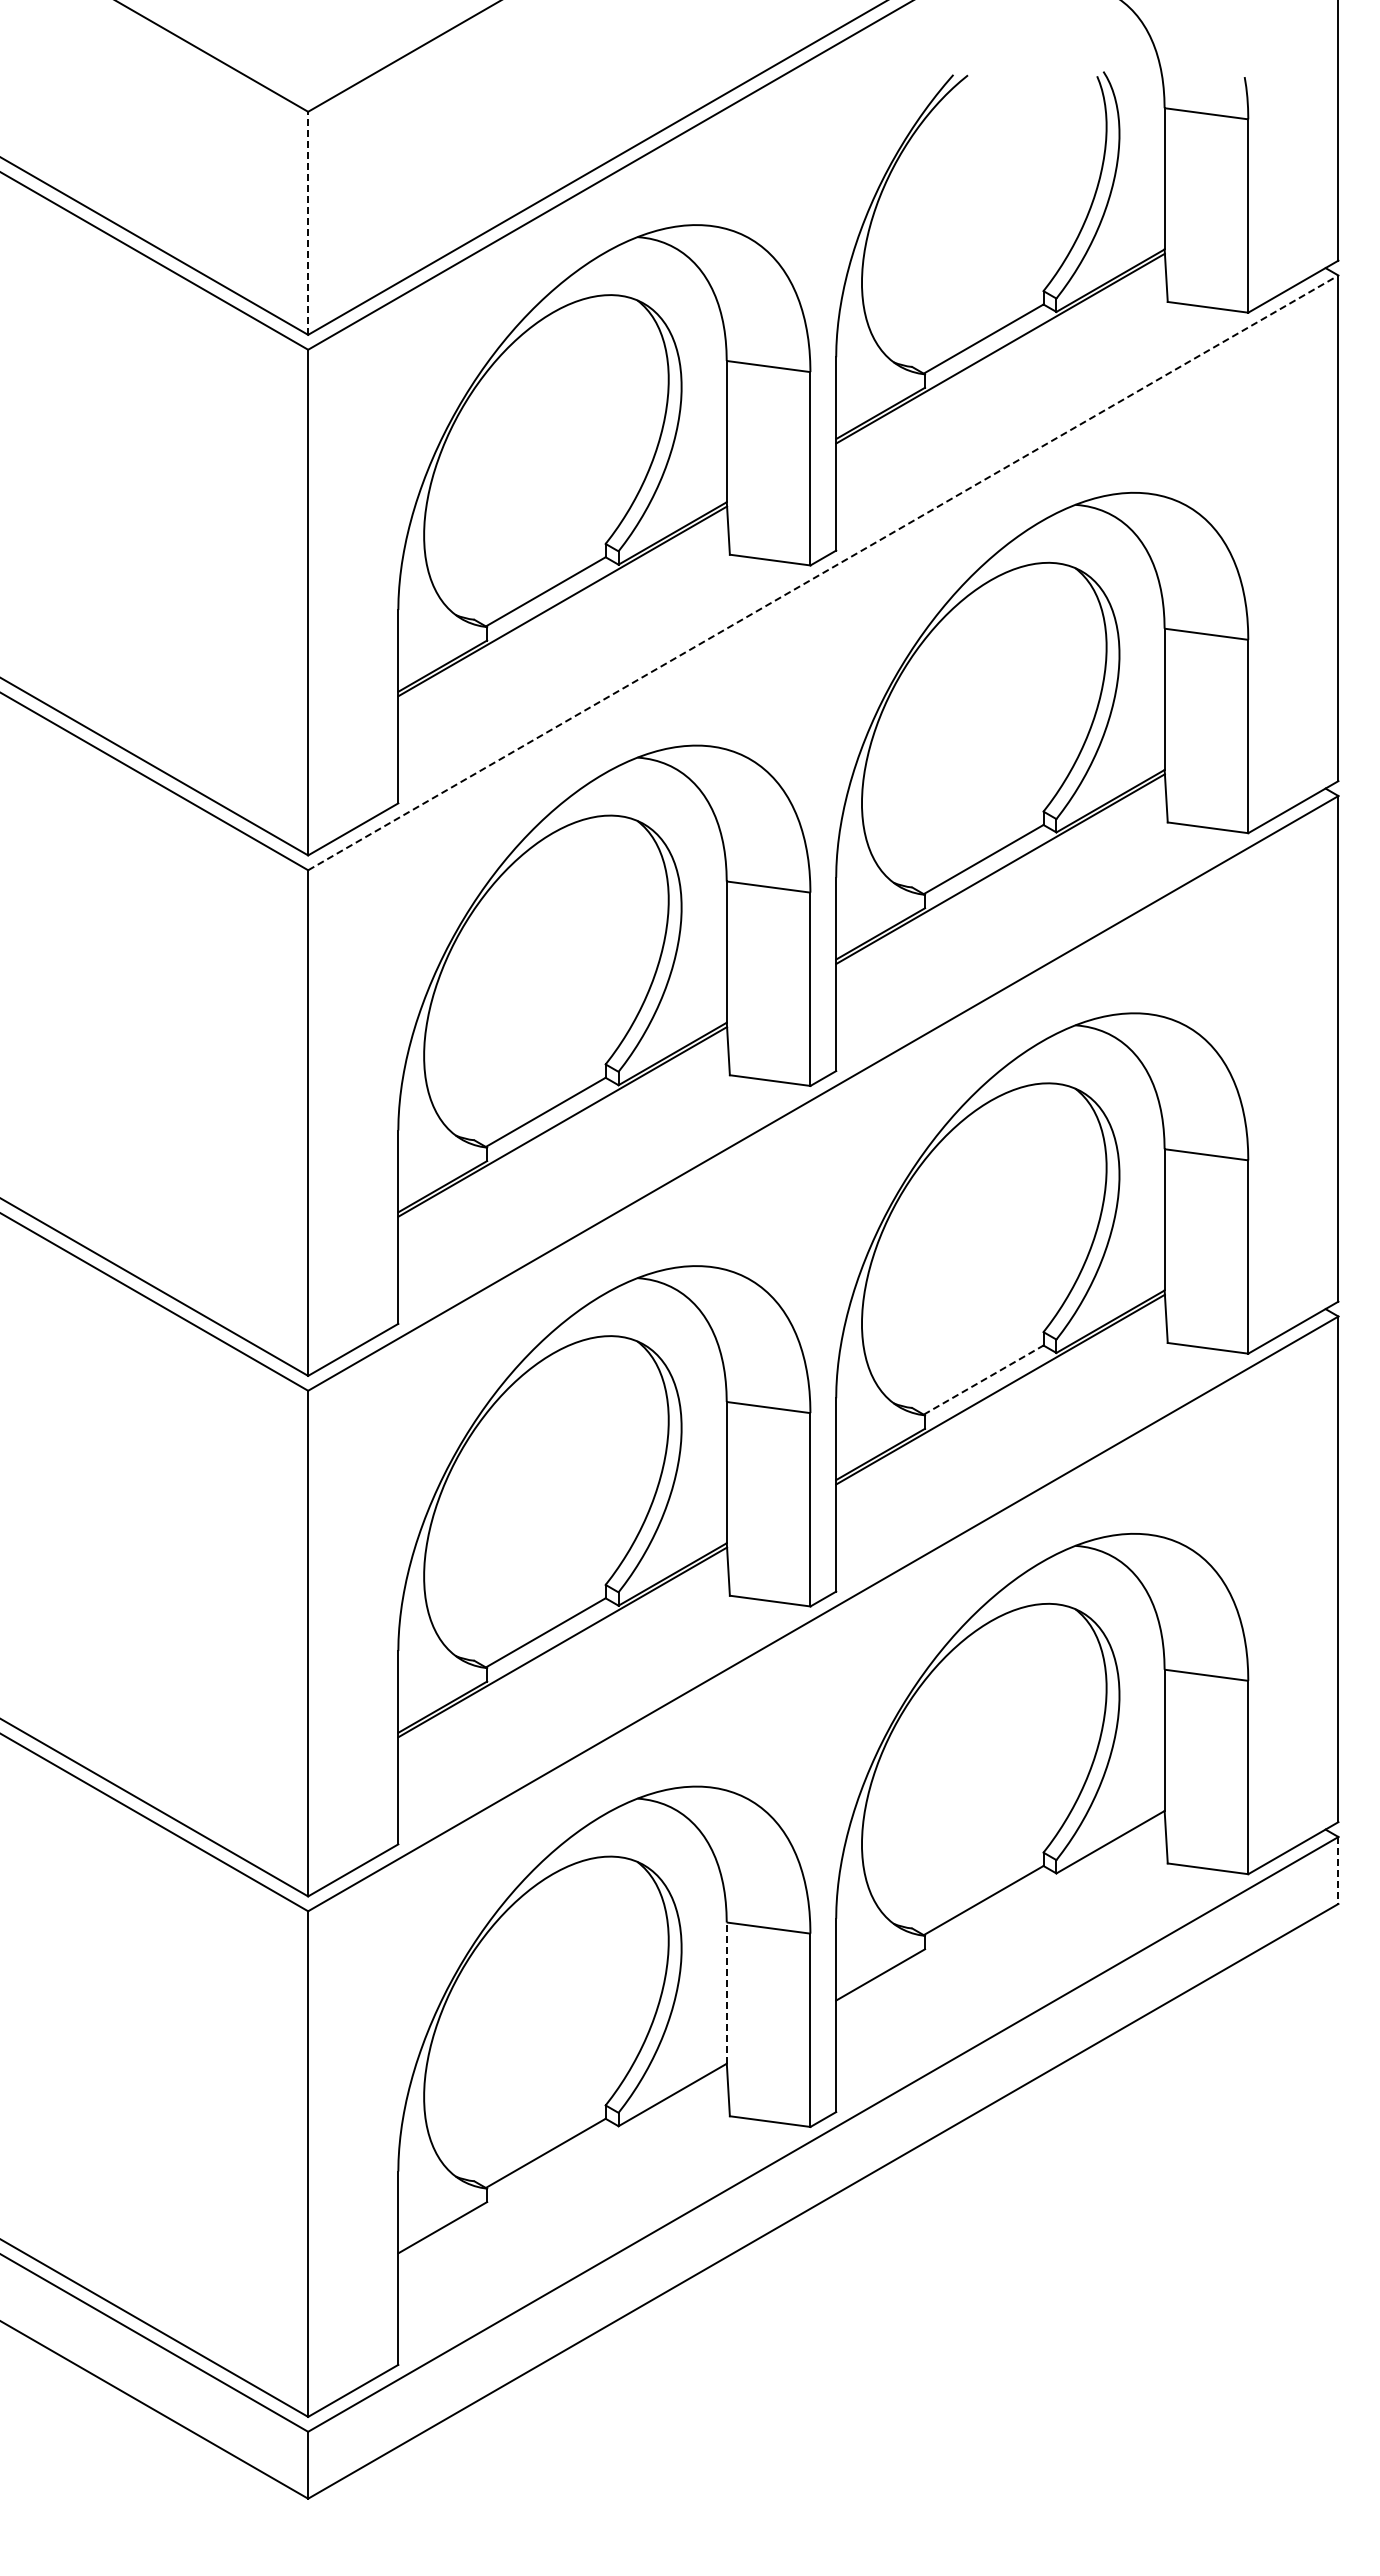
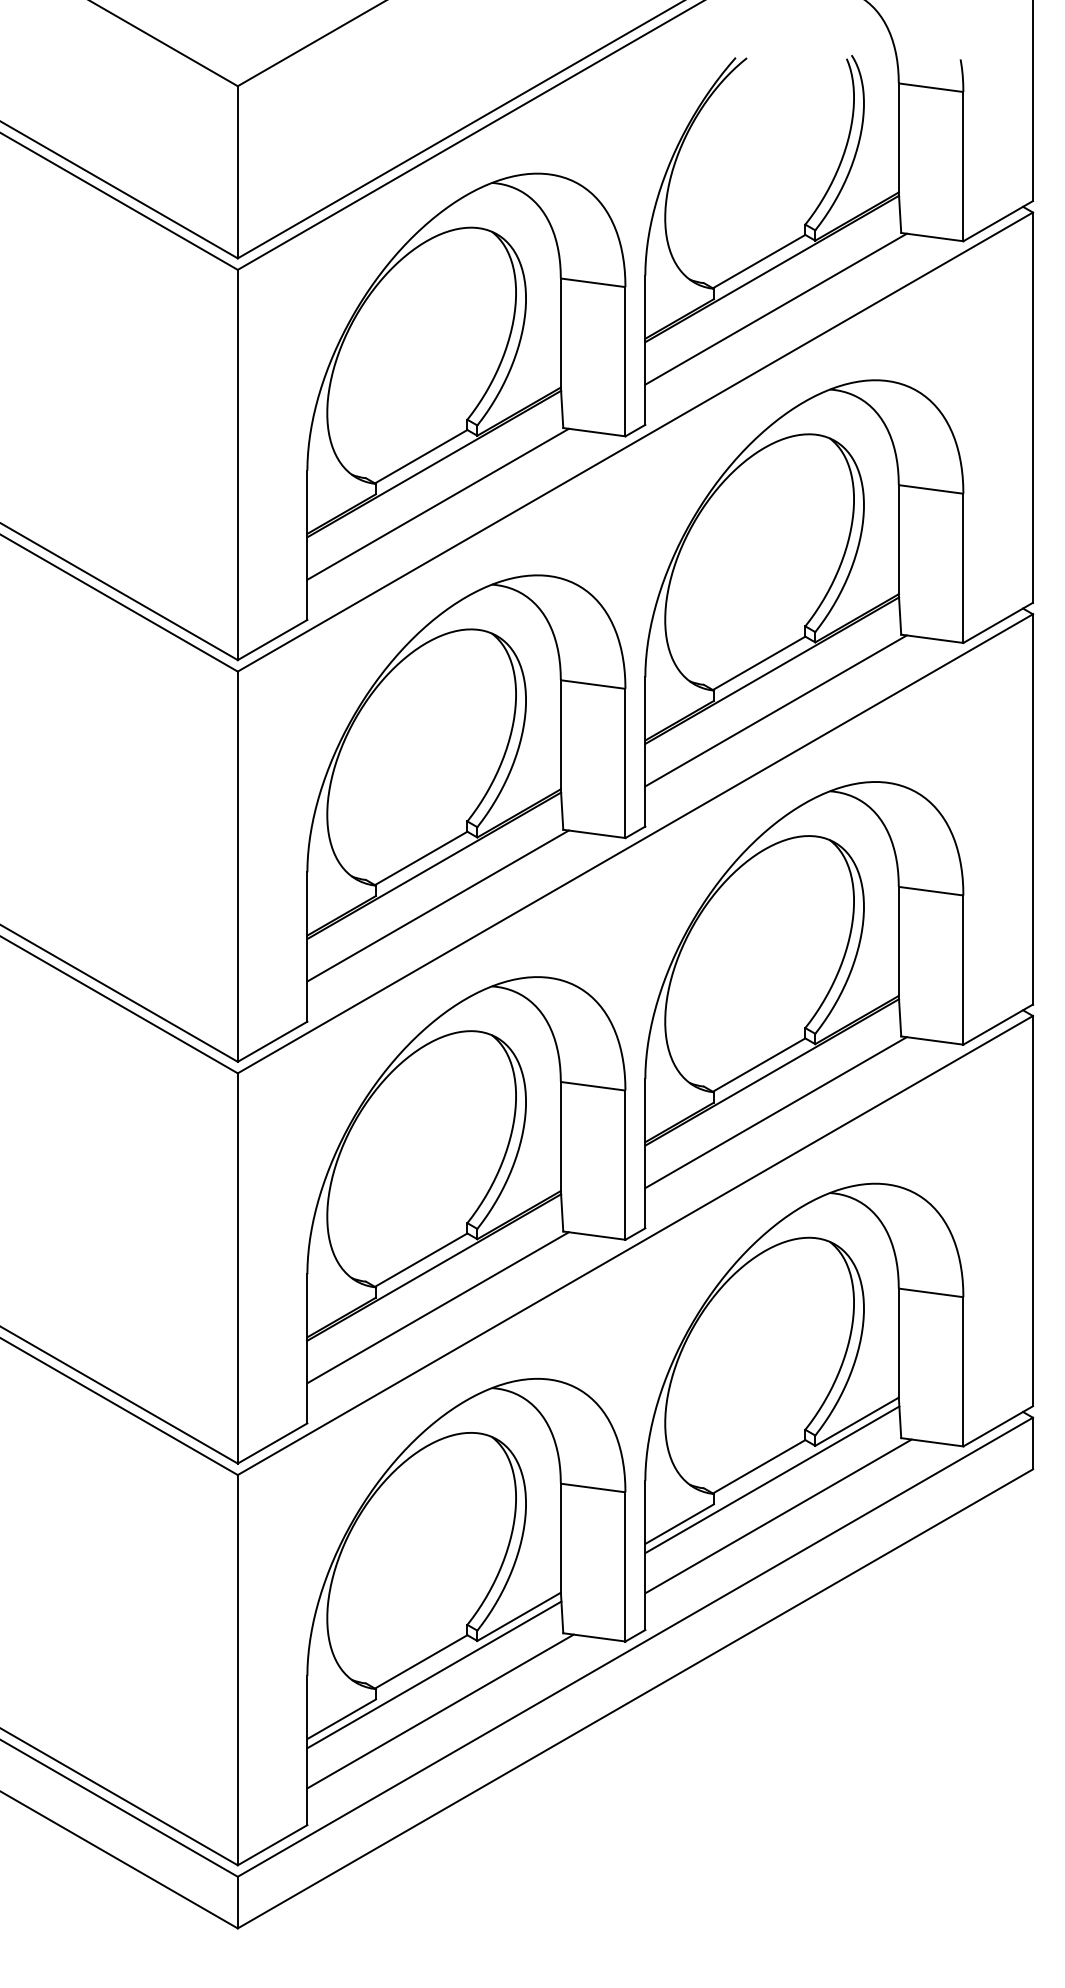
line: (308, 223) -> (238, 172), dashed -> solid
line: (1005, 400) -> (776, 309), added
line: (823, 572) -> (635, 441), dashed -> solid
line: (567, 653) -> (437, 504), added
line: (1005, 921) -> (776, 711), added
line: (567, 1173) -> (437, 905), added
line: (984, 1379) -> (759, 1064), dashed -> solid
line: (1005, 1441) -> (776, 1112), added
line: (567, 1694) -> (437, 1307), added
line: (1338, 1870) -> (1033, 1443), dashed -> solid
line: (1000, 1917) -> (772, 1479), added
line: (1008, 1964) -> (778, 1516), added
line: (726, 1993) -> (560, 1538), dashed -> solid
line: (562, 2170) -> (434, 1675), added
line: (570, 2217) -> (440, 1711), added

